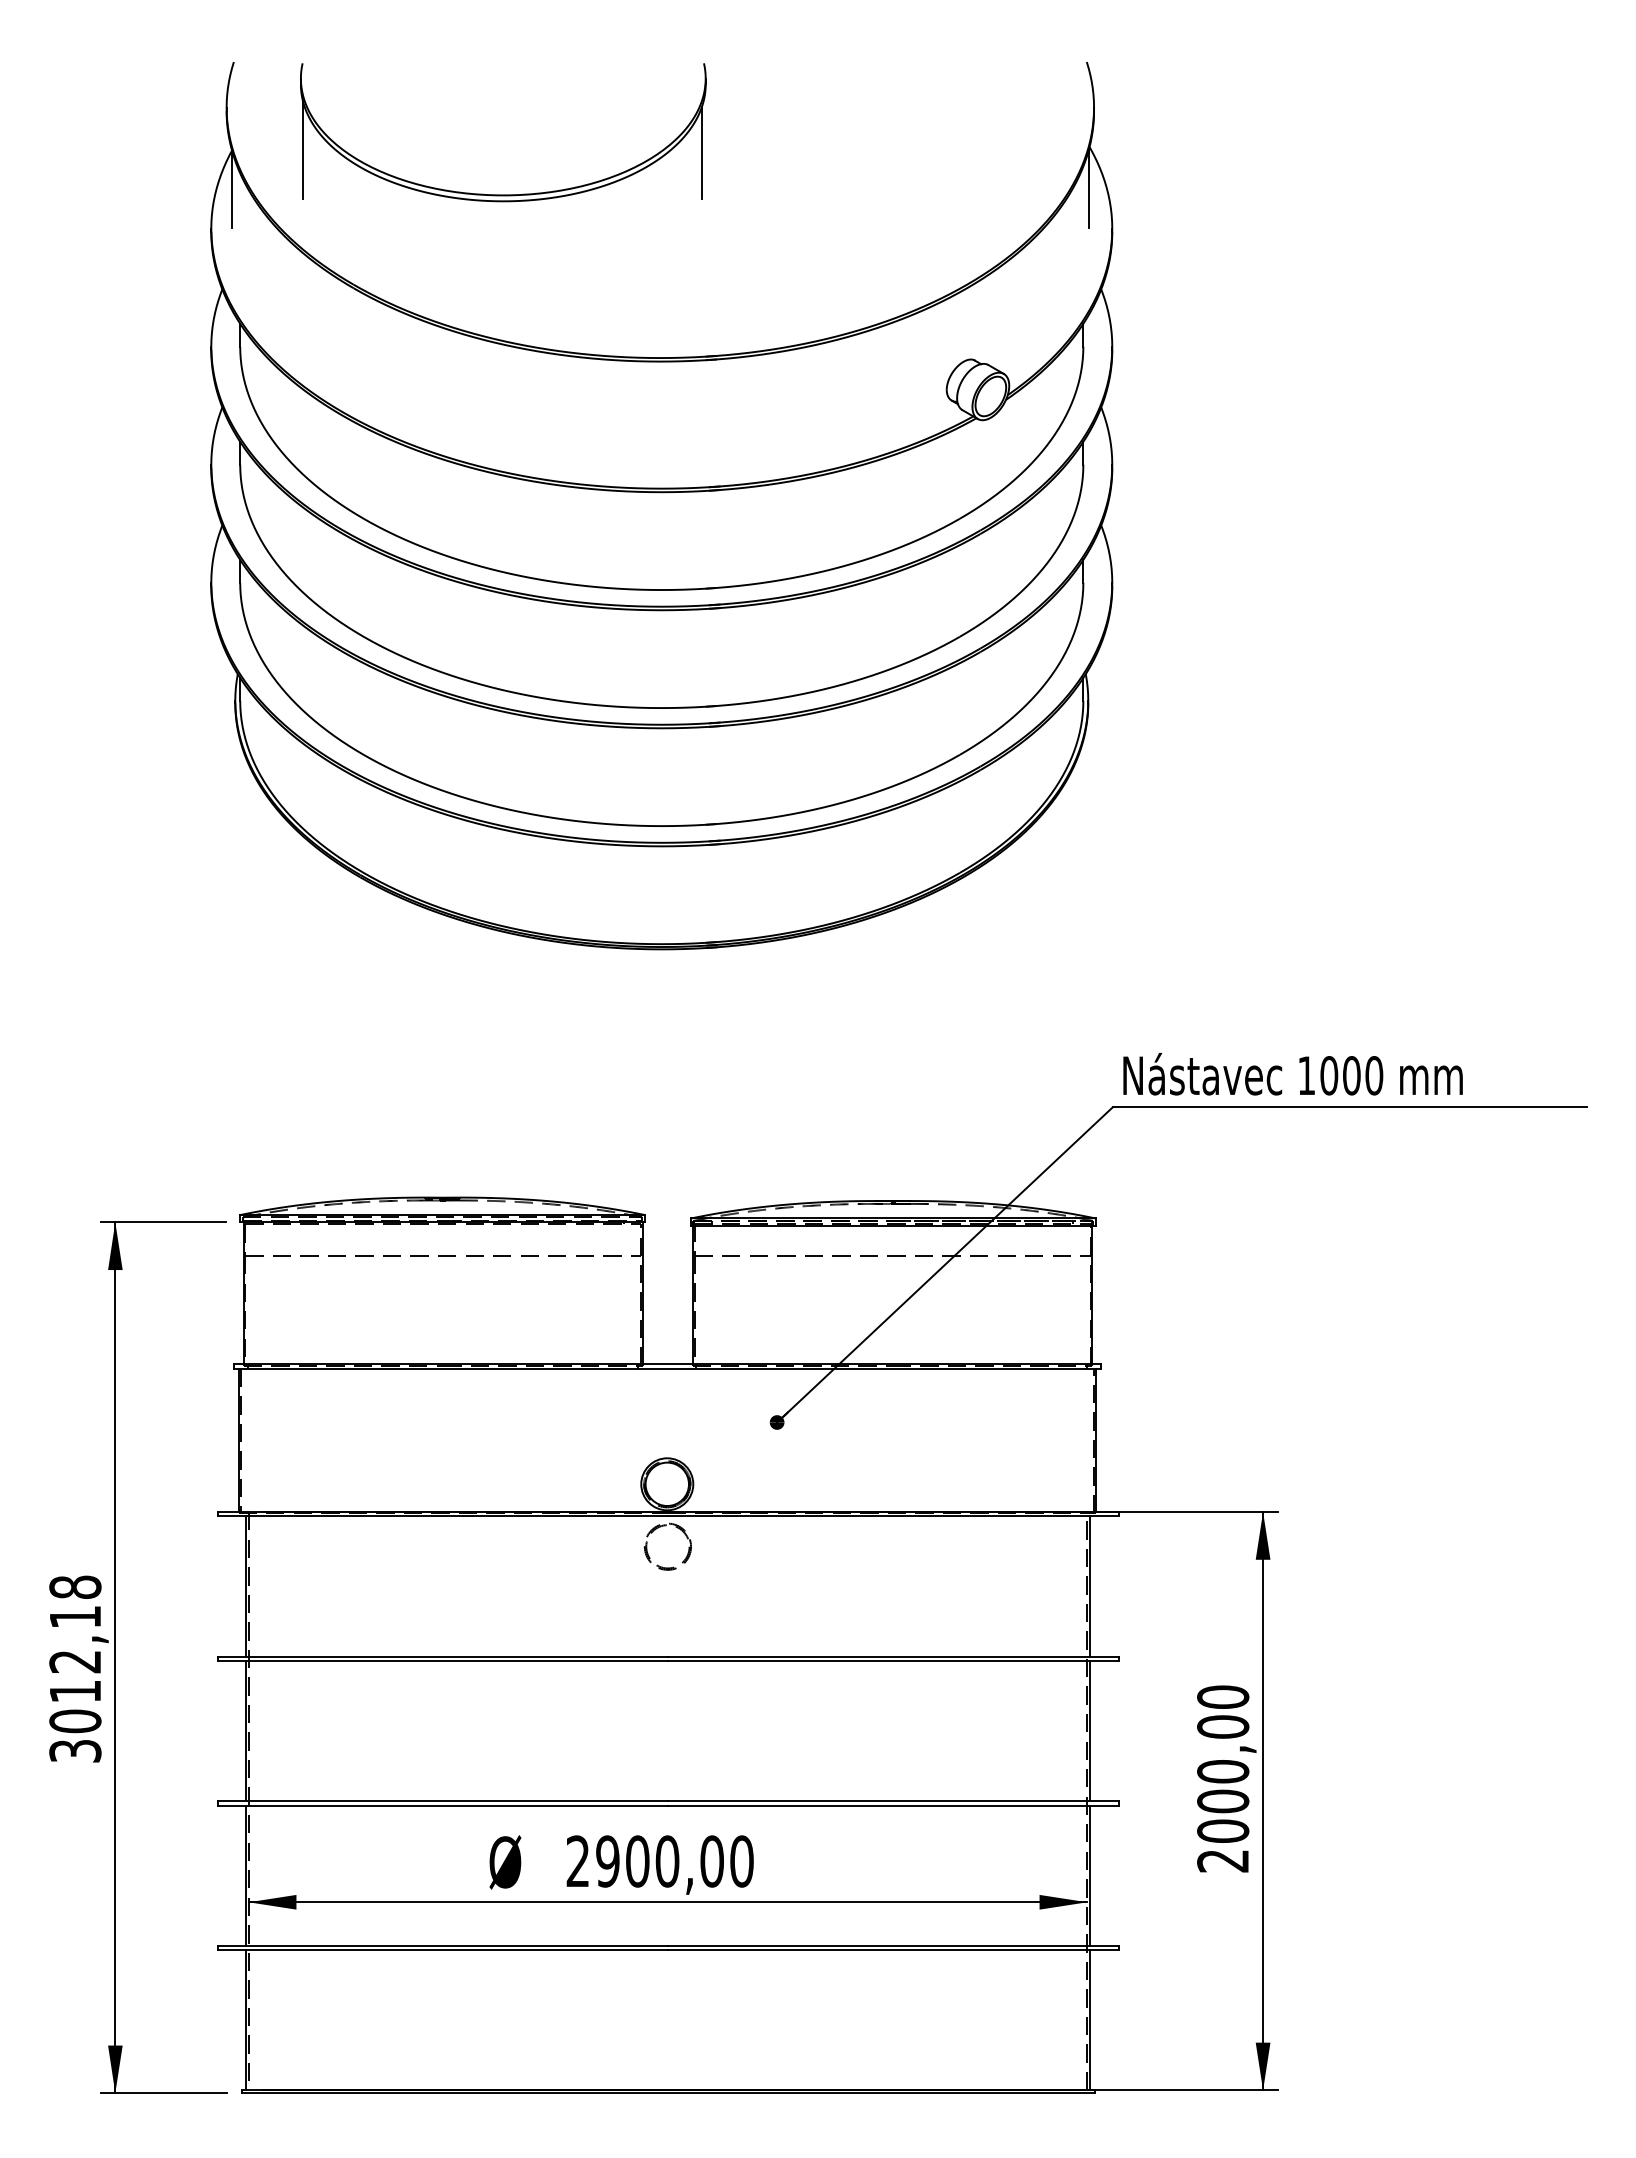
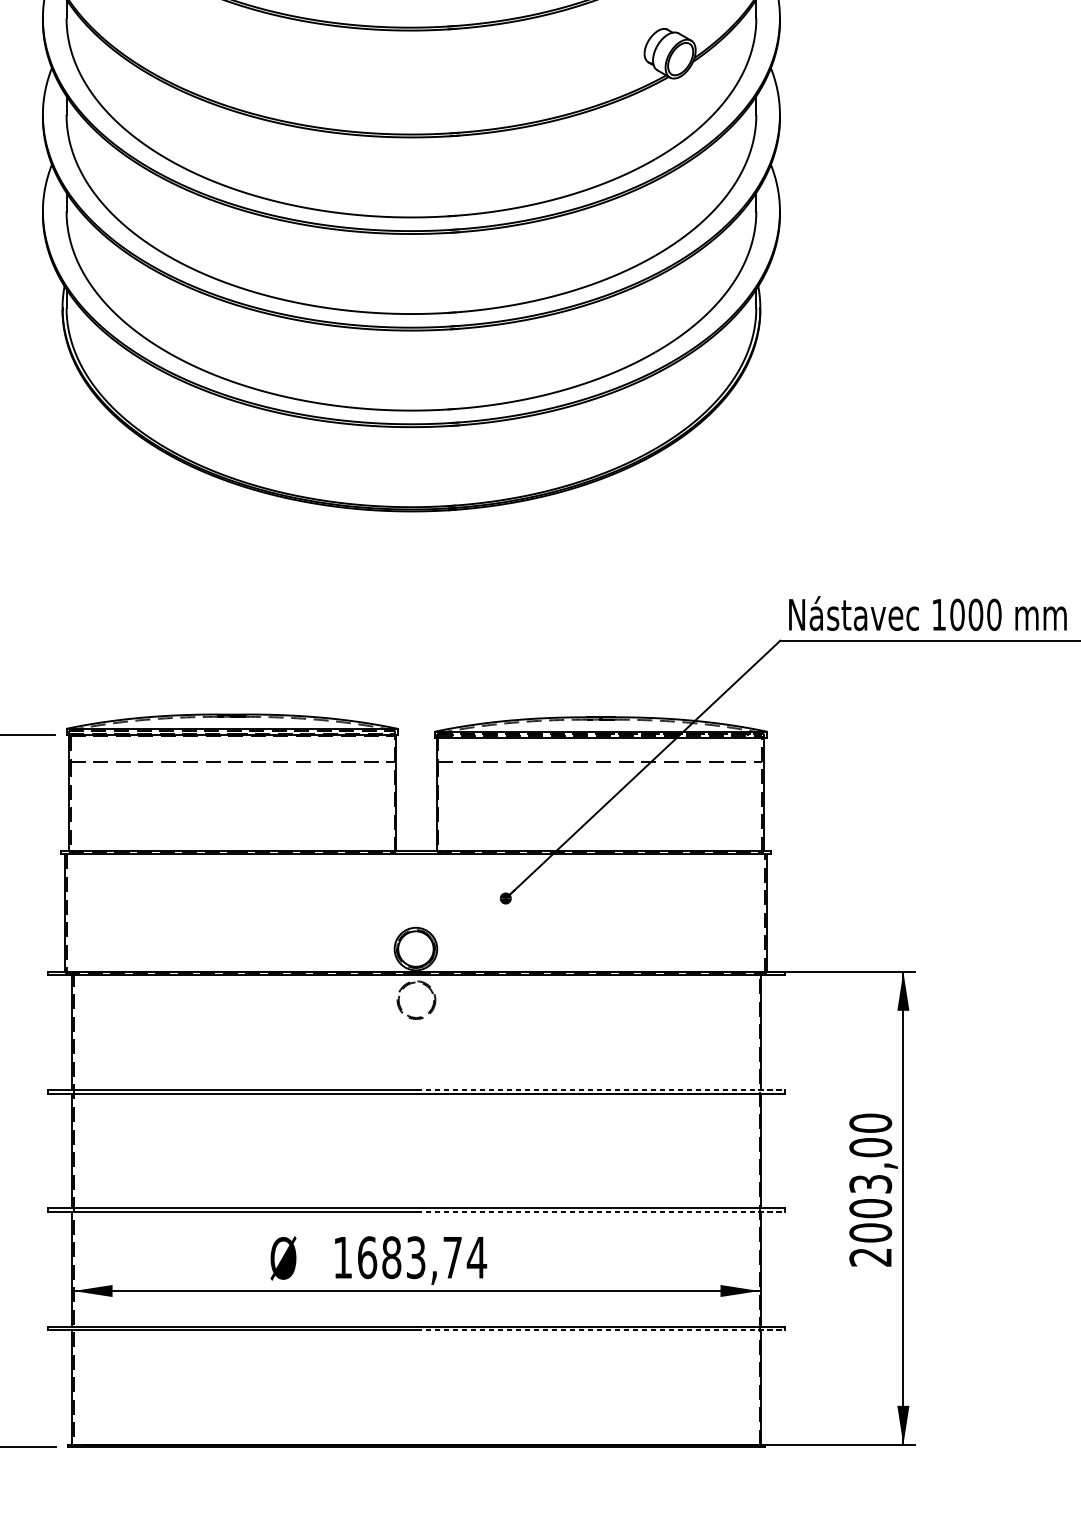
line: (893, 1656) -> (601, 1089), solid -> dashed
text: (1223, 1771) -> (870, 1184), 2000,00 -> 2003,00
line: (893, 1805) -> (601, 1211), solid -> dashed
text: (660, 1861) -> (410, 1257), 2900,00 -> 1683,74
line: (893, 1950) -> (601, 1330), solid -> dashed

